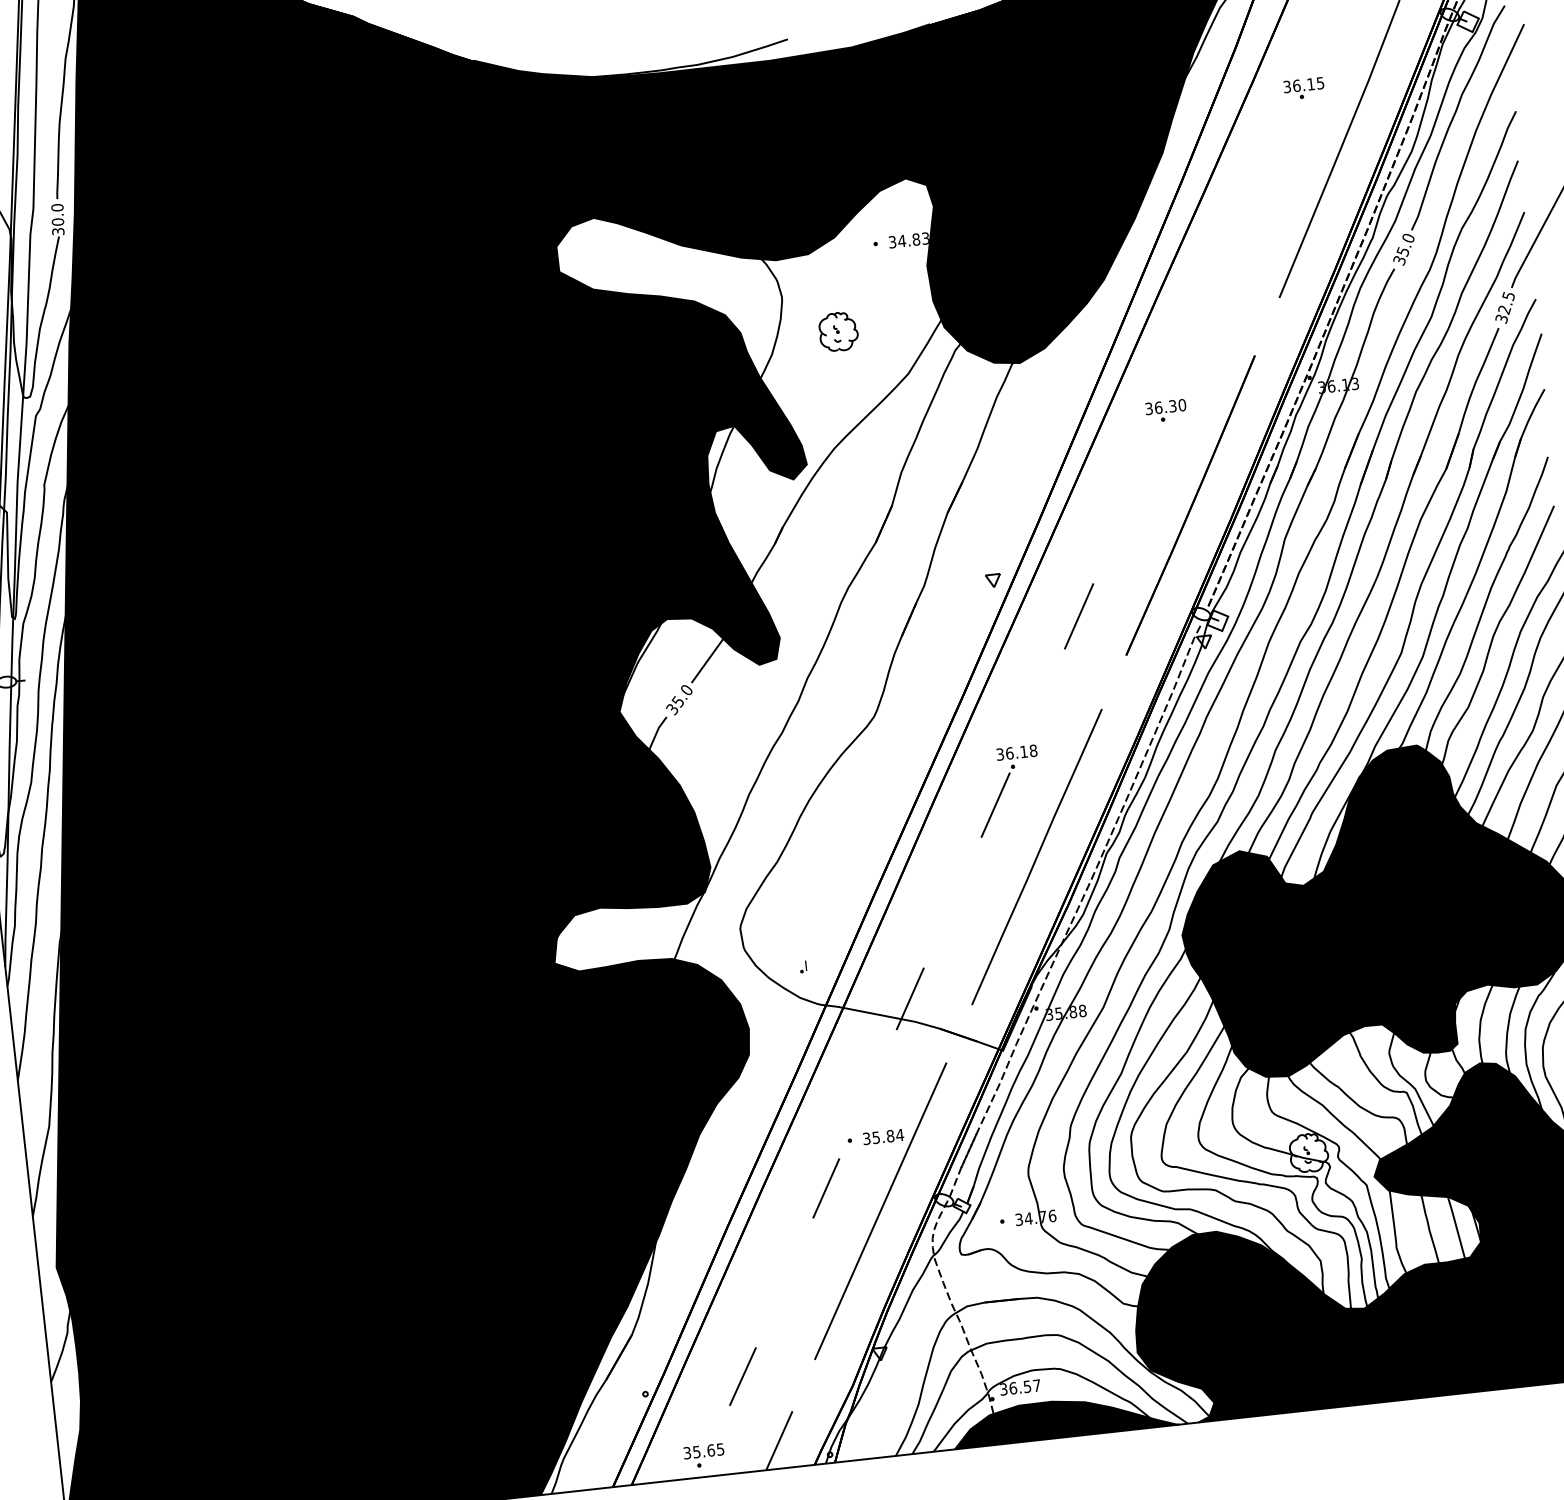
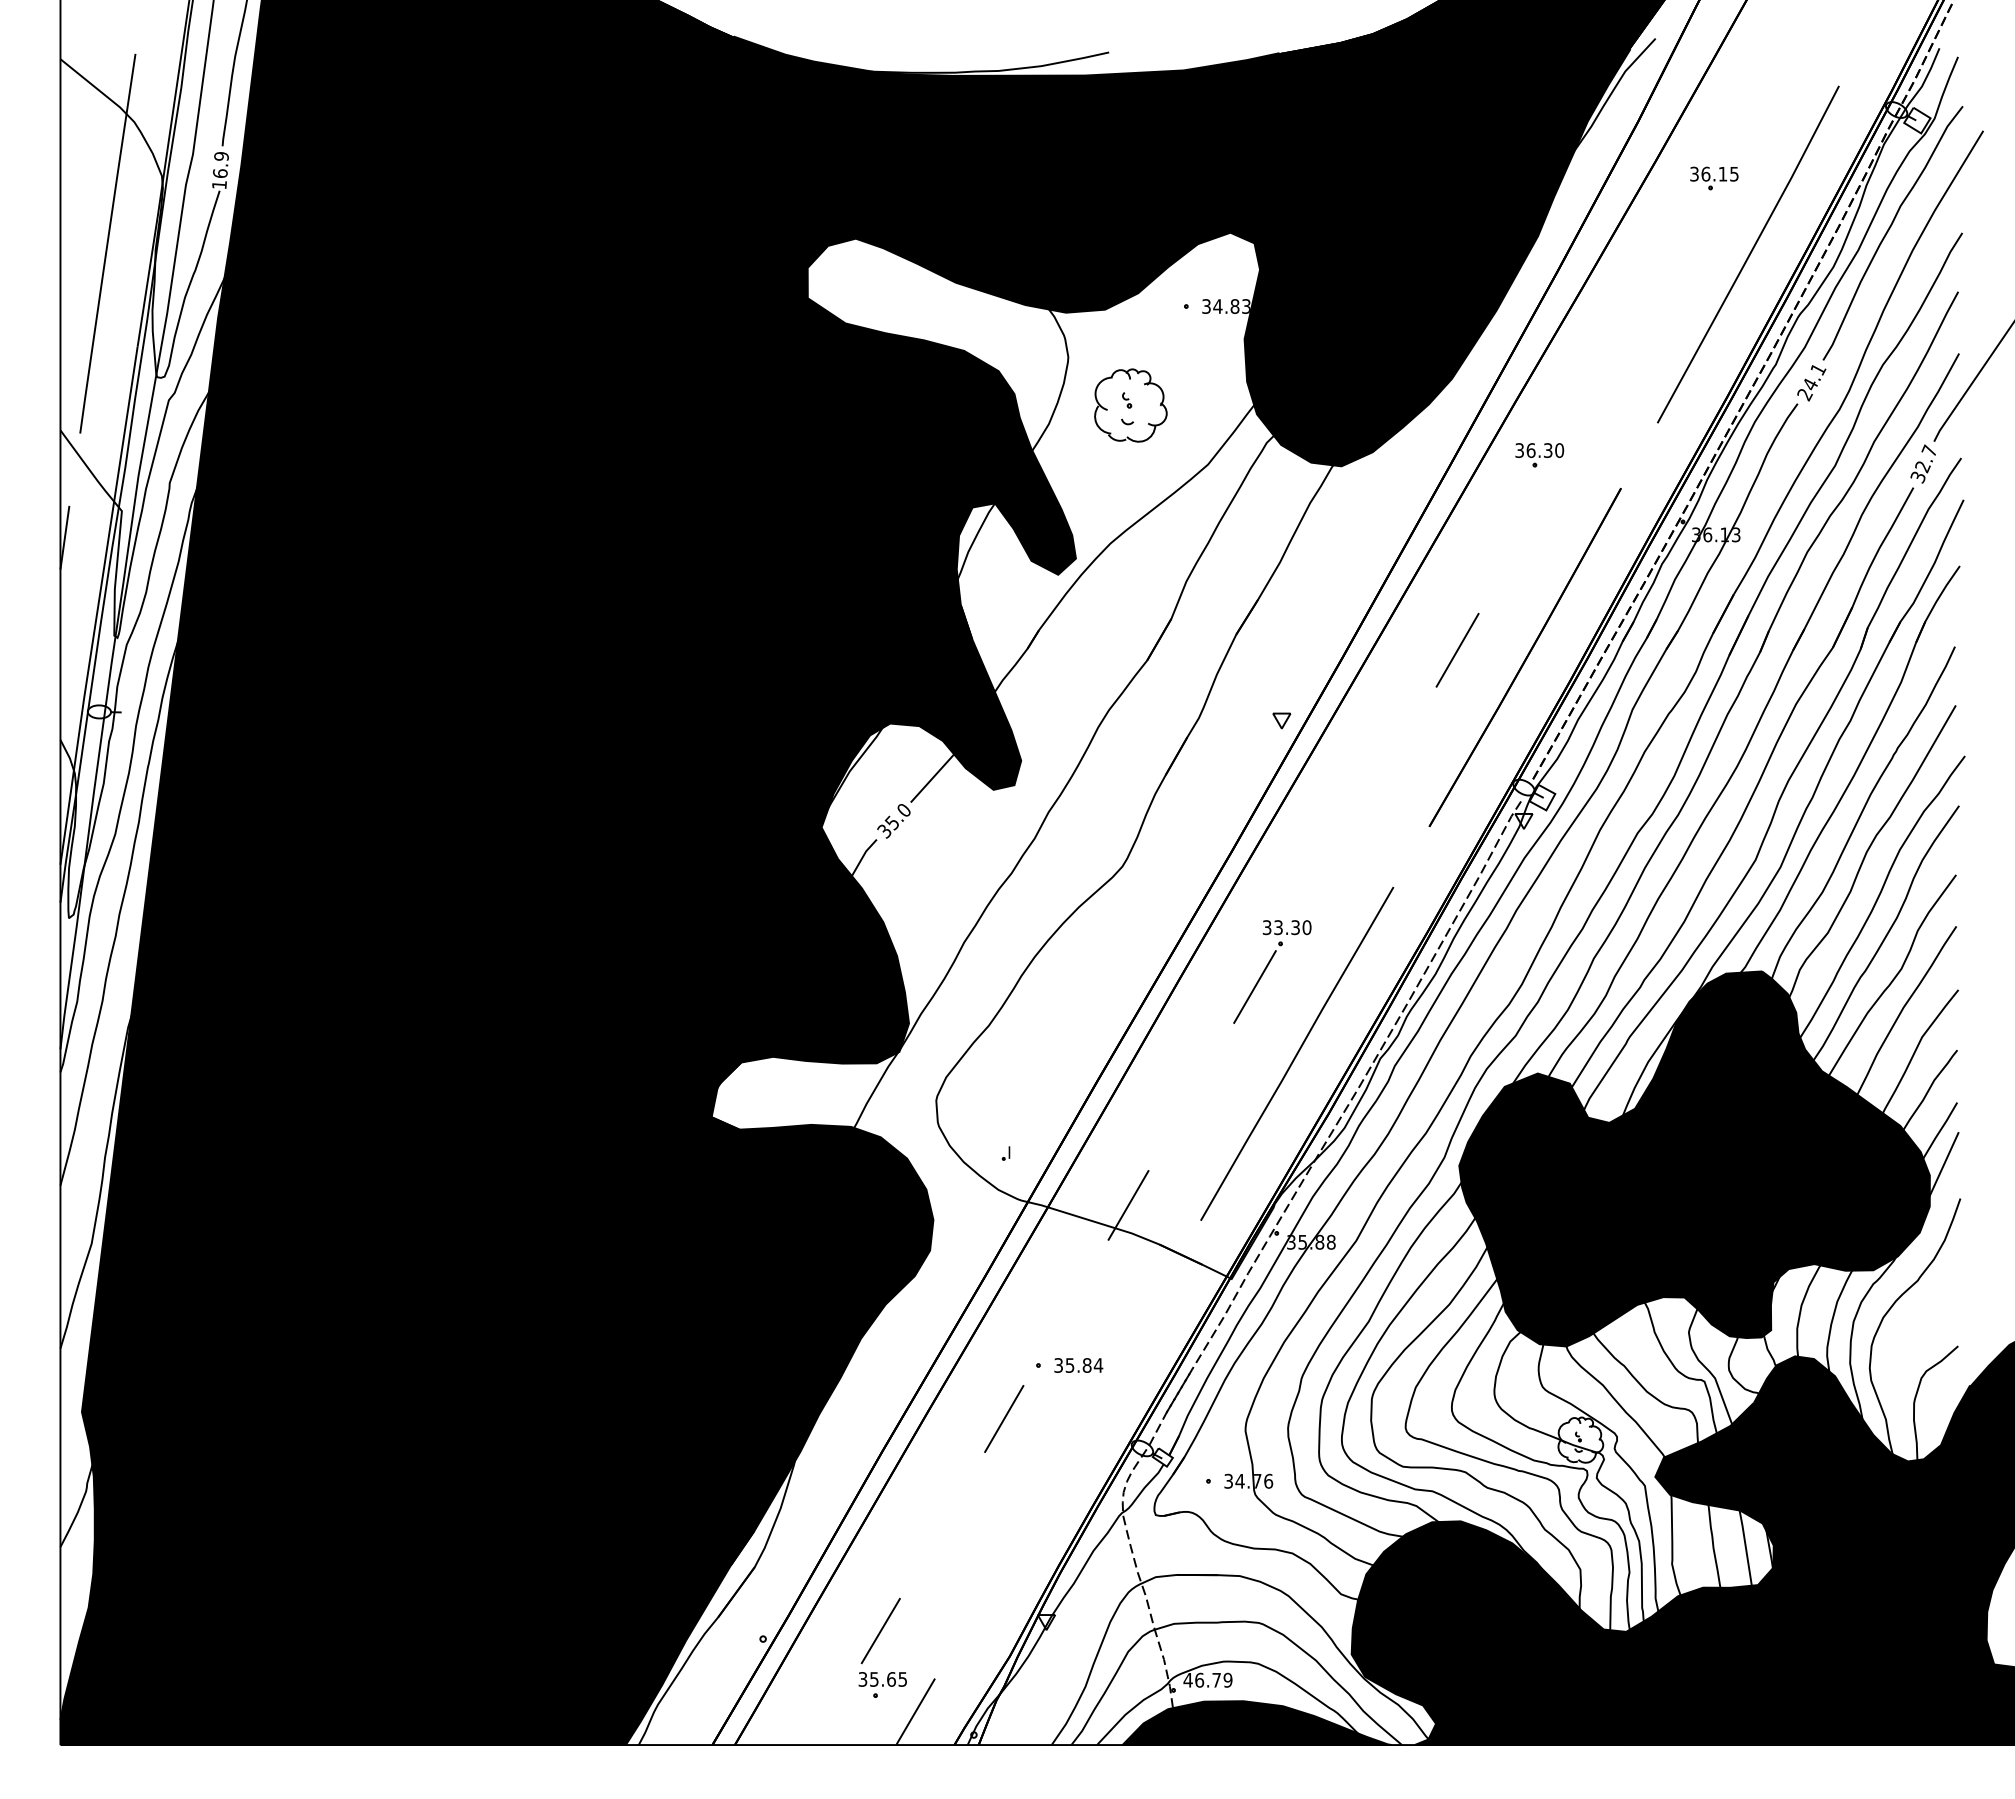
text: (57, 219) -> (220, 170), 30.0 -> 16.9
text: (1403, 249) -> (1811, 382), 35.0 -> 24.1
text: (1507, 295) -> (1928, 450), 32.5 -> 32.7
part: (838, 331) -> (1130, 405), size x1.6
part: (1166, 411) -> (1539, 455), moved
line: (1078, 615) -> (1457, 649), moved
text: (1021, 752) -> (1292, 927), 36.18 -> 33.30
line: (880, 1210) -> (1065, 1452), removed
text: (1019, 1386) -> (1207, 1679), 36.57 -> 46.79
part: (704, 1455) -> (882, 1684), moved

